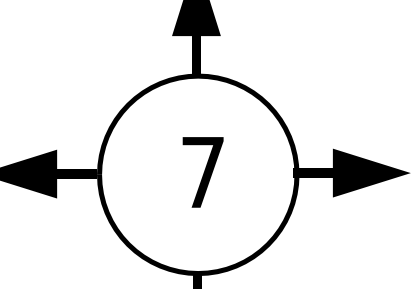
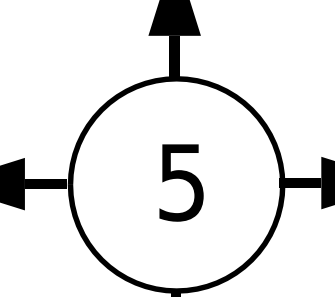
text: (202, 173) -> (181, 183), 7 -> 5

